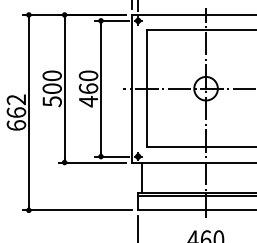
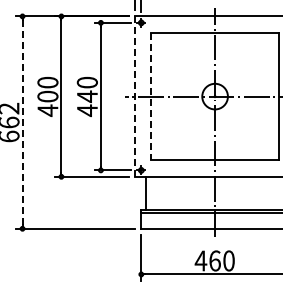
text: (87, 88) -> (86, 96), 460 -> 440
line: (131, 88) -> (134, 96), solid -> dashed
line: (147, 88) -> (151, 96), solid -> dashed
text: (51, 101) -> (47, 110), 500 -> 400
line: (28, 113) -> (22, 123), solid -> dashed

